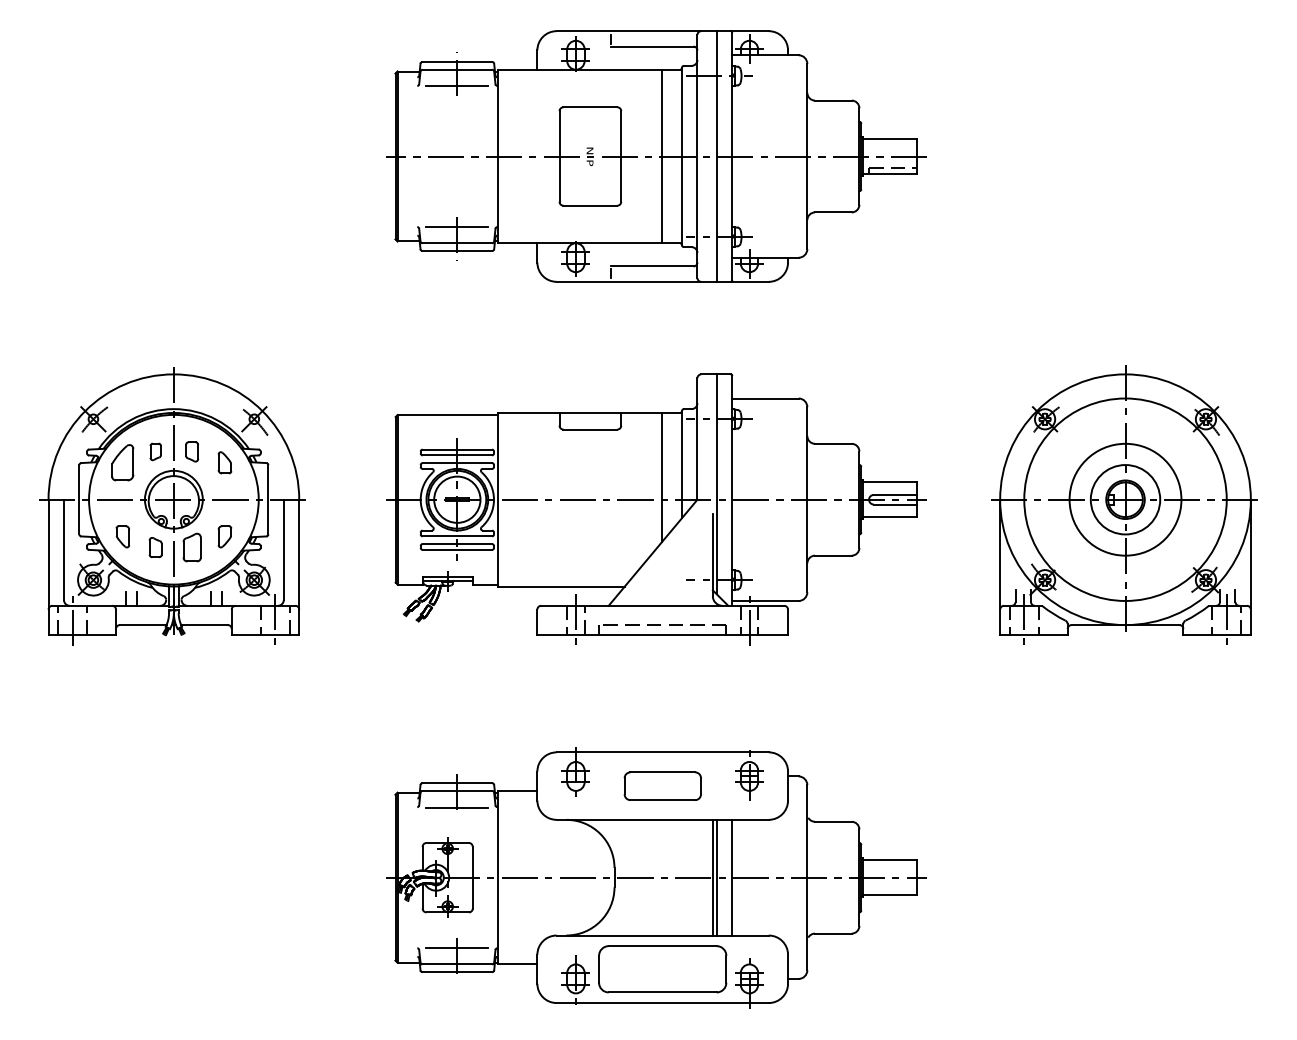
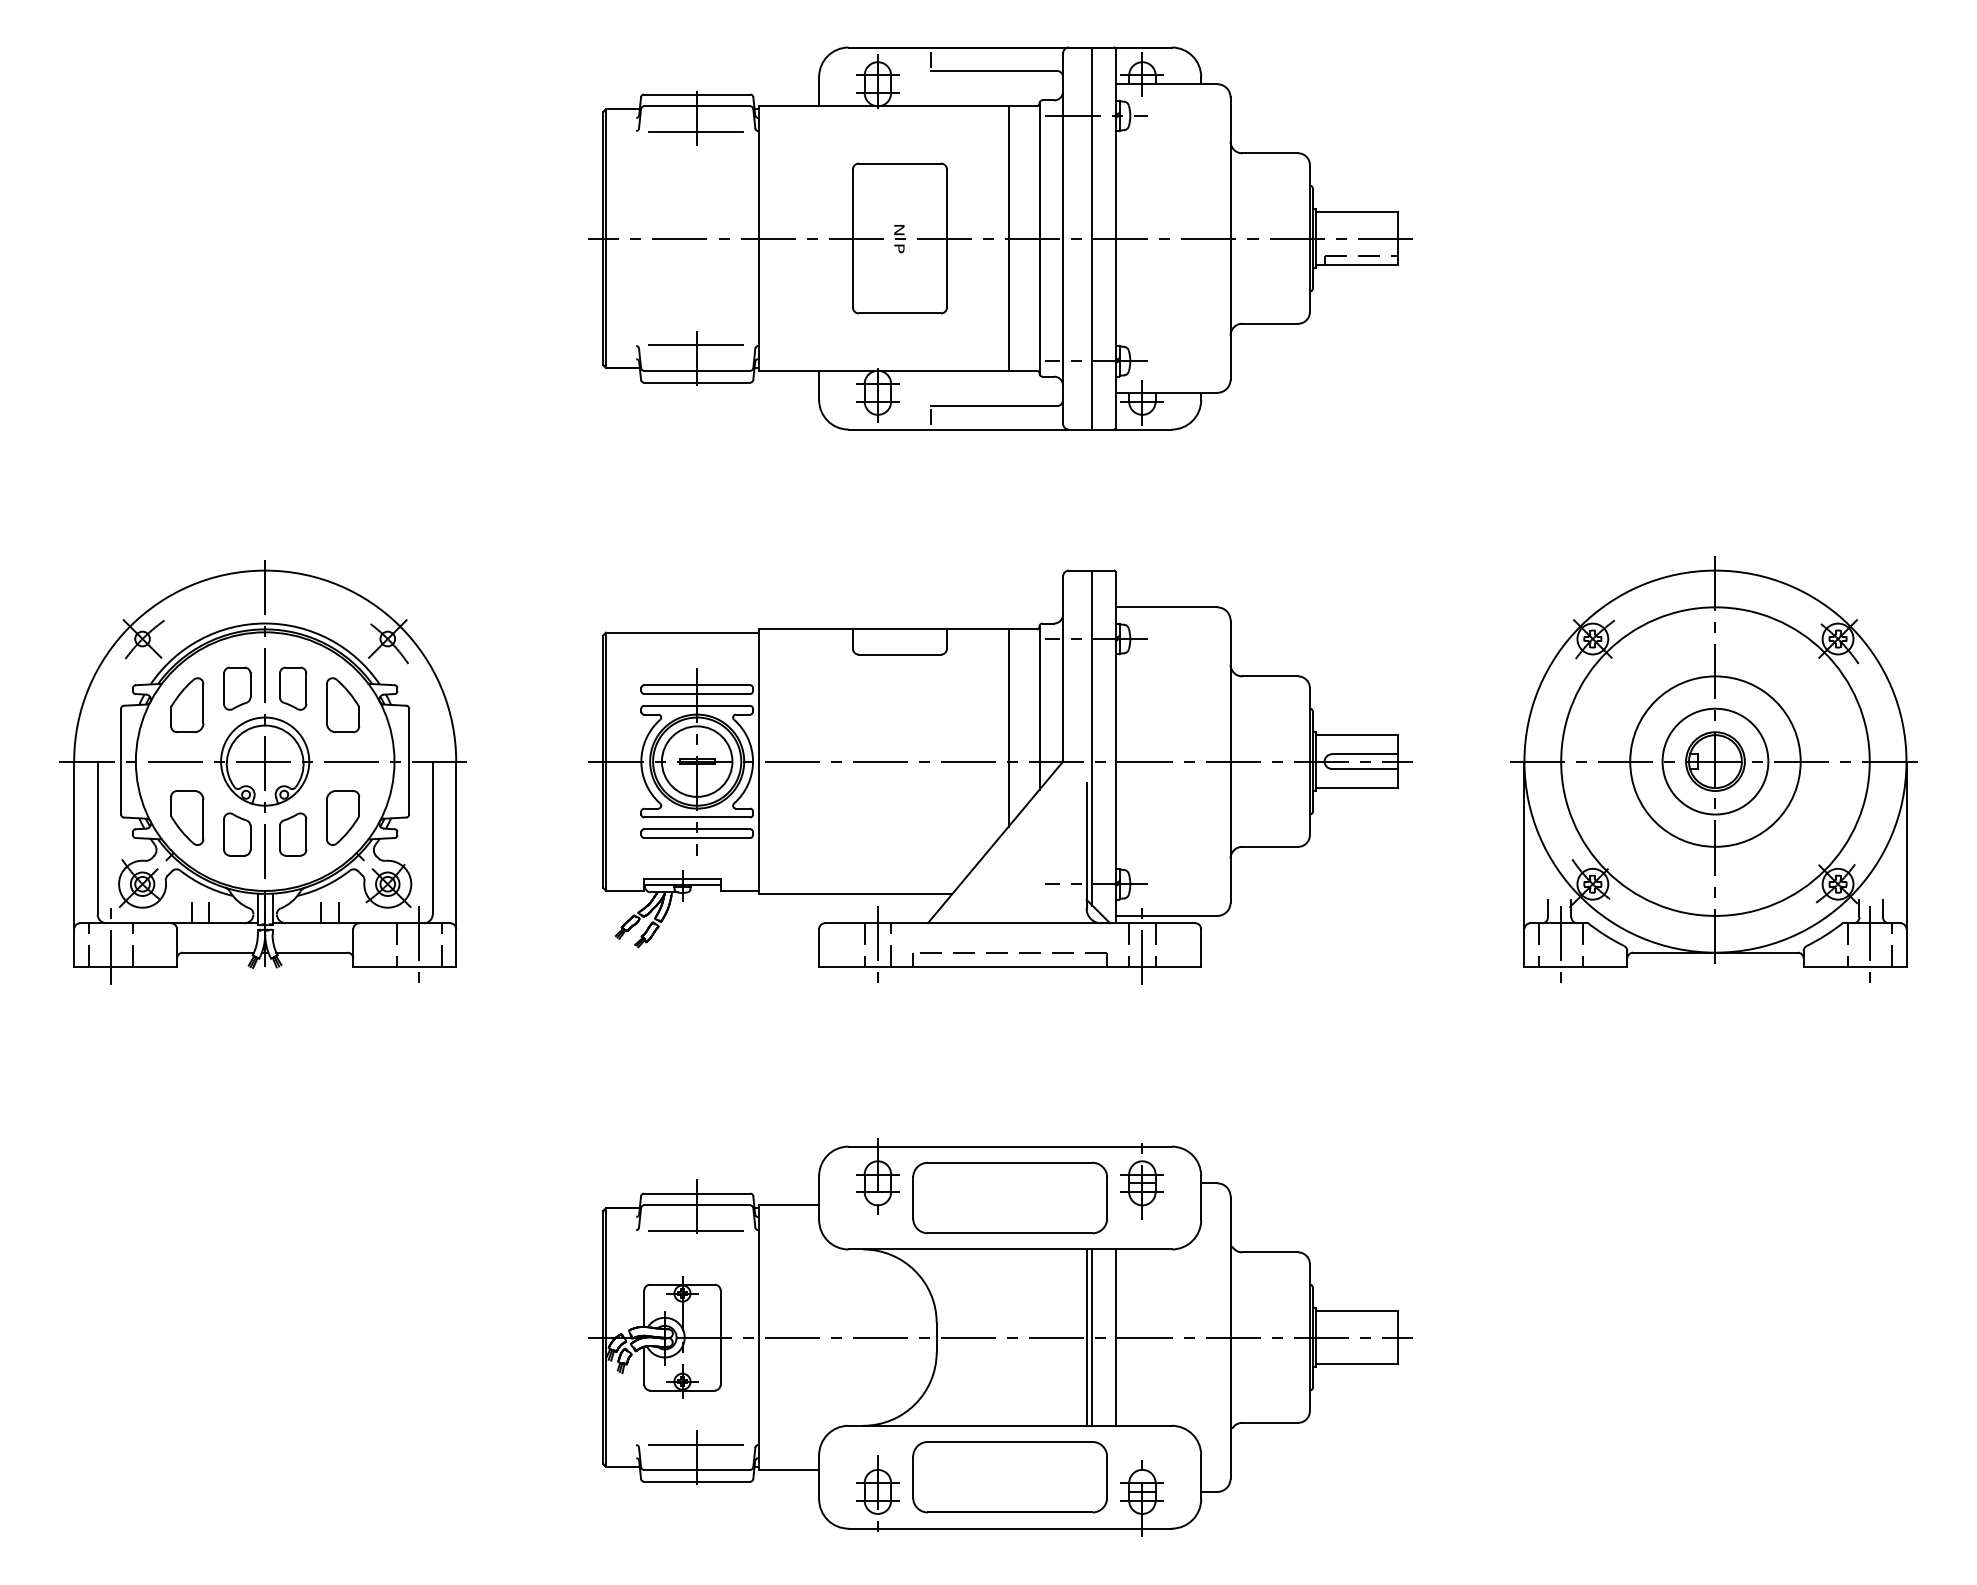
part: (155, 451) -> (237, 688), size x1.67
part: (191, 451) -> (292, 688), size x1.43
part: (224, 462) -> (342, 704), size x1.67
part: (122, 536) -> (186, 817), size x1.67
part: (224, 536) -> (342, 817), size x1.67
part: (155, 547) -> (237, 834), size x1.43
part: (662, 786) -> (1009, 1198), size x1.67

